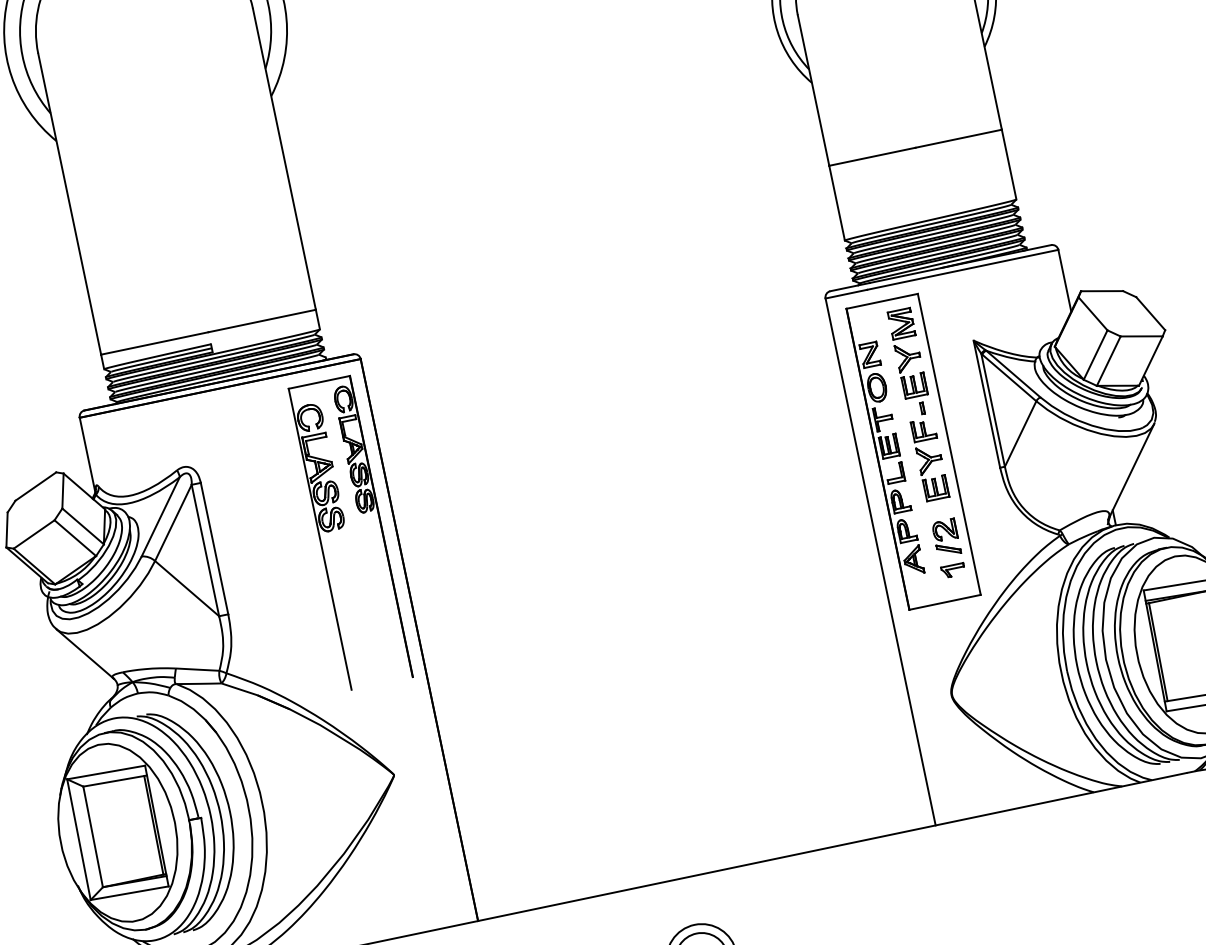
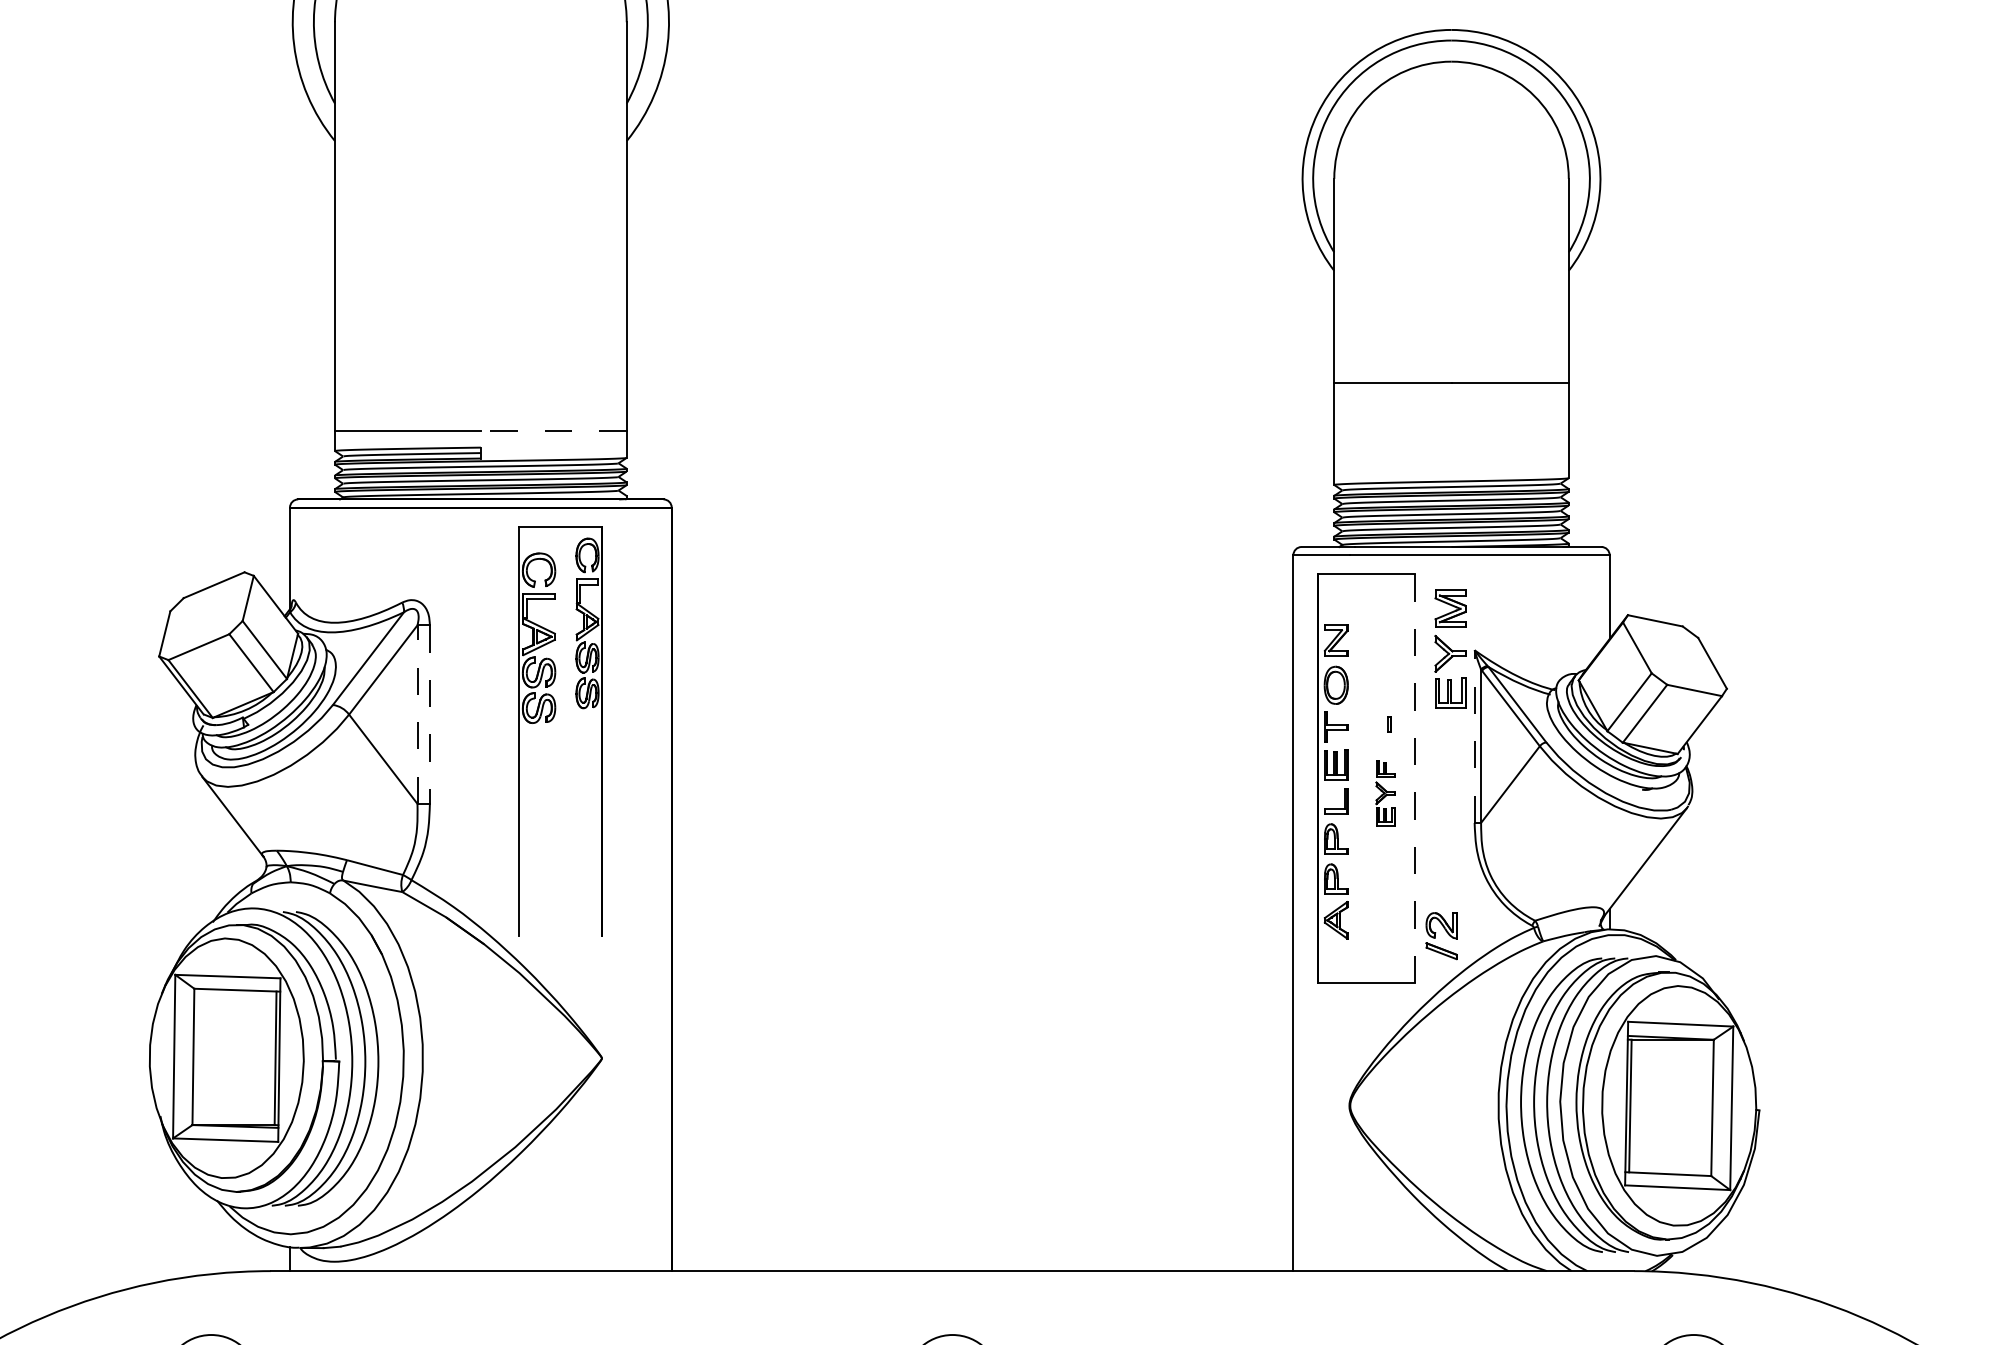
line: (261, 321) -> (553, 431), solid -> dashed
part: (907, 353) -> (1450, 648), moved
line: (986, 404) -> (1474, 736), solid -> dashed
line: (949, 444) -> (1414, 778), solid -> dashed
part: (930, 459) -> (1385, 793), size x0.6
part: (342, 527) -> (551, 721), moved
part: (946, 538) -> (1441, 936), moved
line: (214, 549) -> (429, 715), solid -> dashed
line: (205, 550) -> (417, 714), solid -> dashed
part: (953, 570) -> (1385, 944), removed

